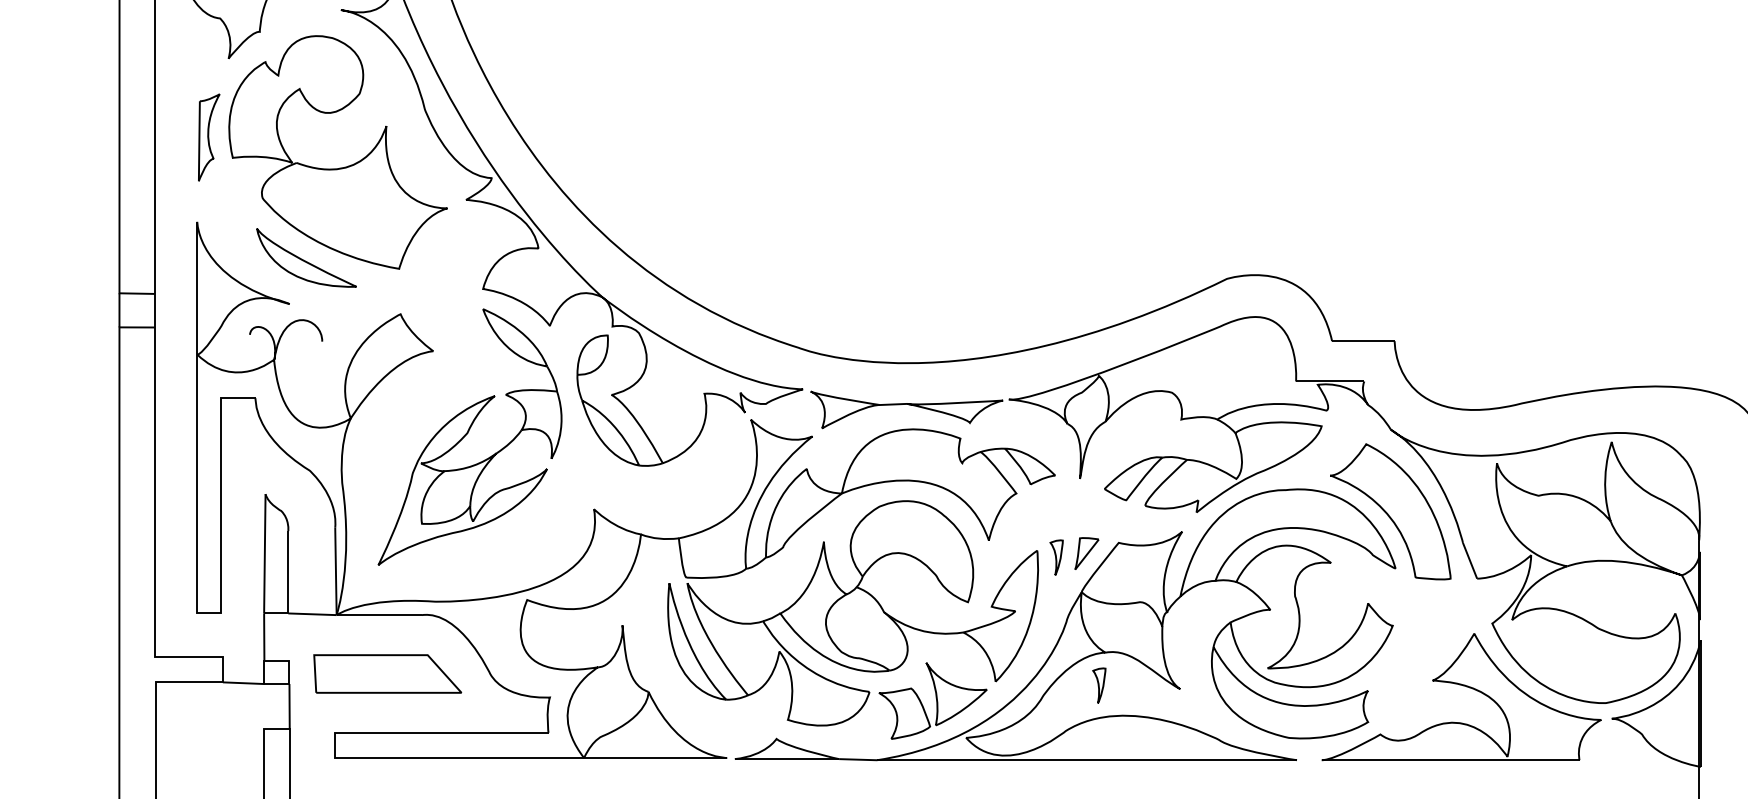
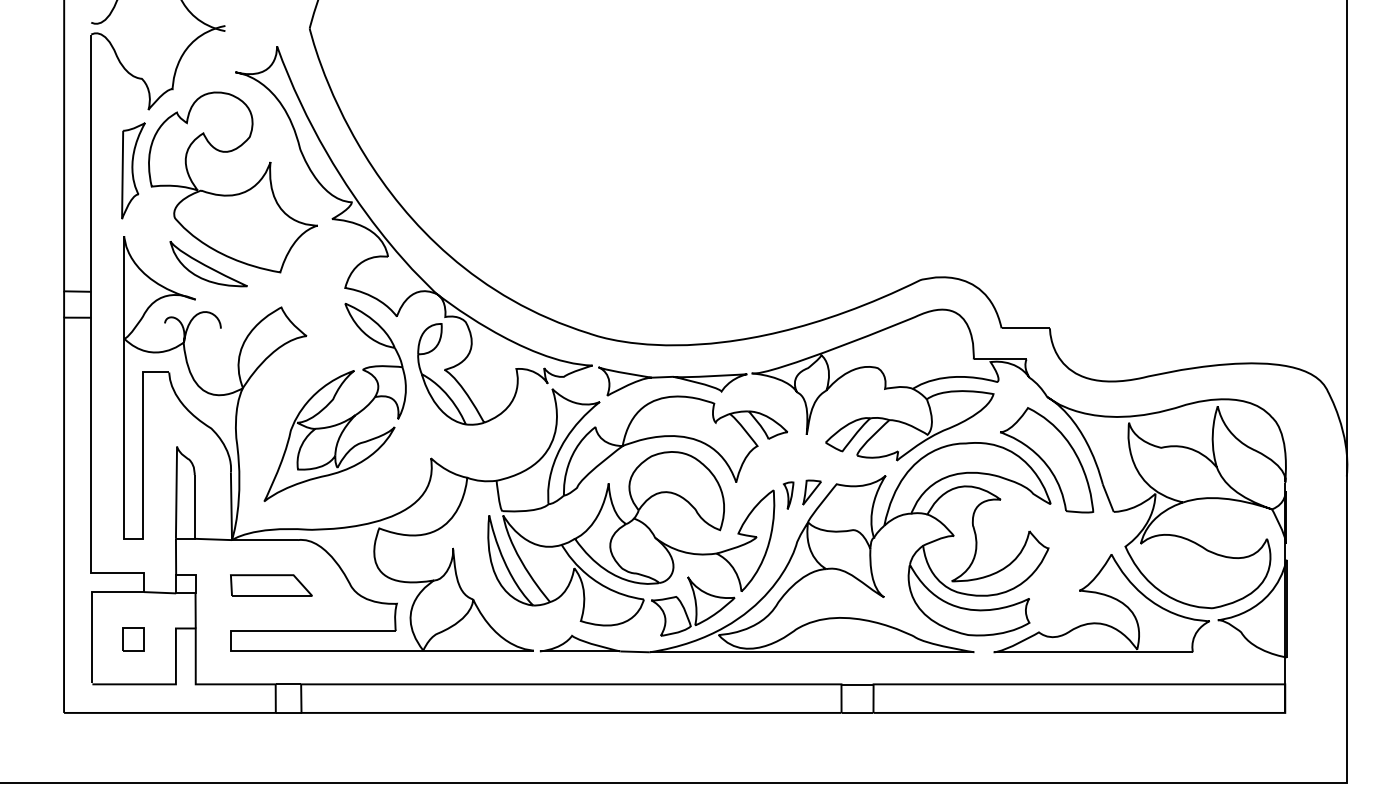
part: (209, 137) -> (133, 170), size x1.43
part: (387, 673) -> (271, 585), size x0.71
part: (1099, 685) -> (821, 594), removed
part: (209, 743) -> (133, 639), added

